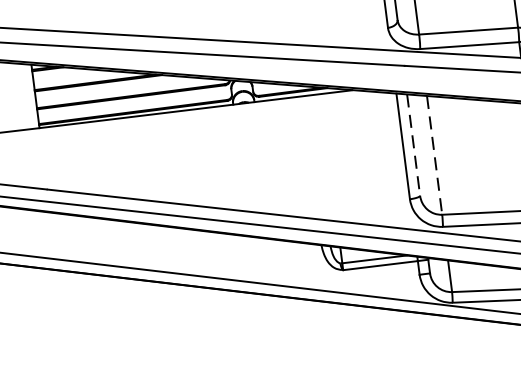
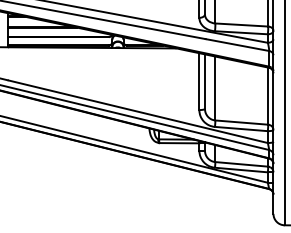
line: (412, 146) -> (204, 82), dashed -> solid
line: (434, 155) -> (215, 88), dashed -> solid

